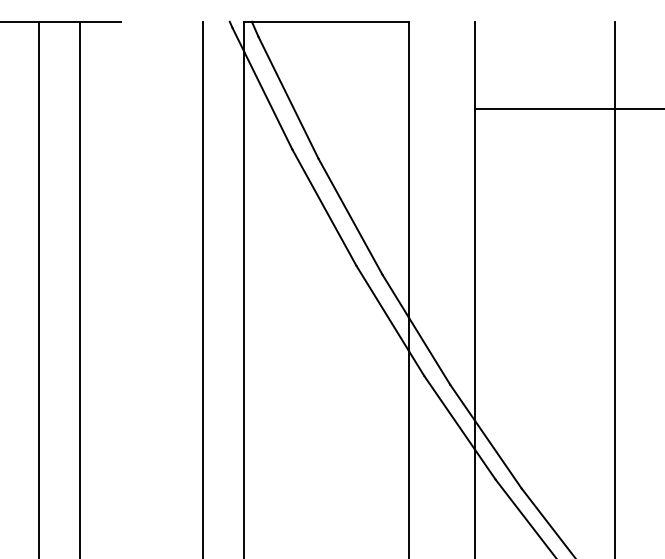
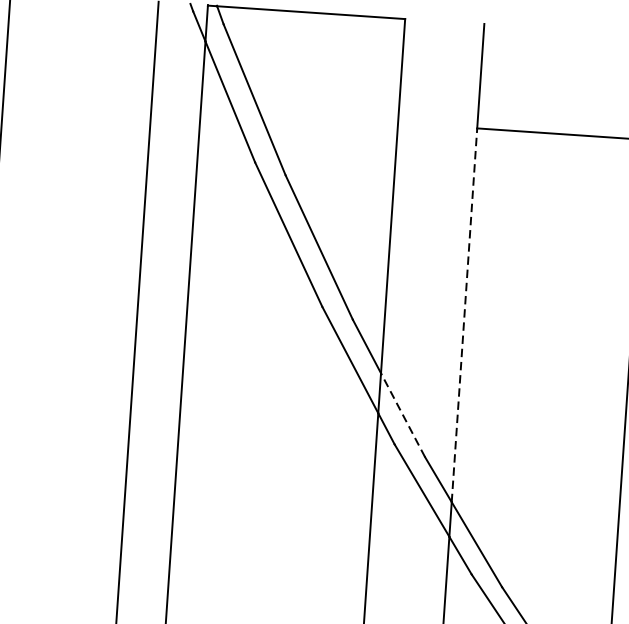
line: (474, 264) -> (463, 314), solid -> dashed
line: (429, 350) -> (402, 414), solid -> dashed

